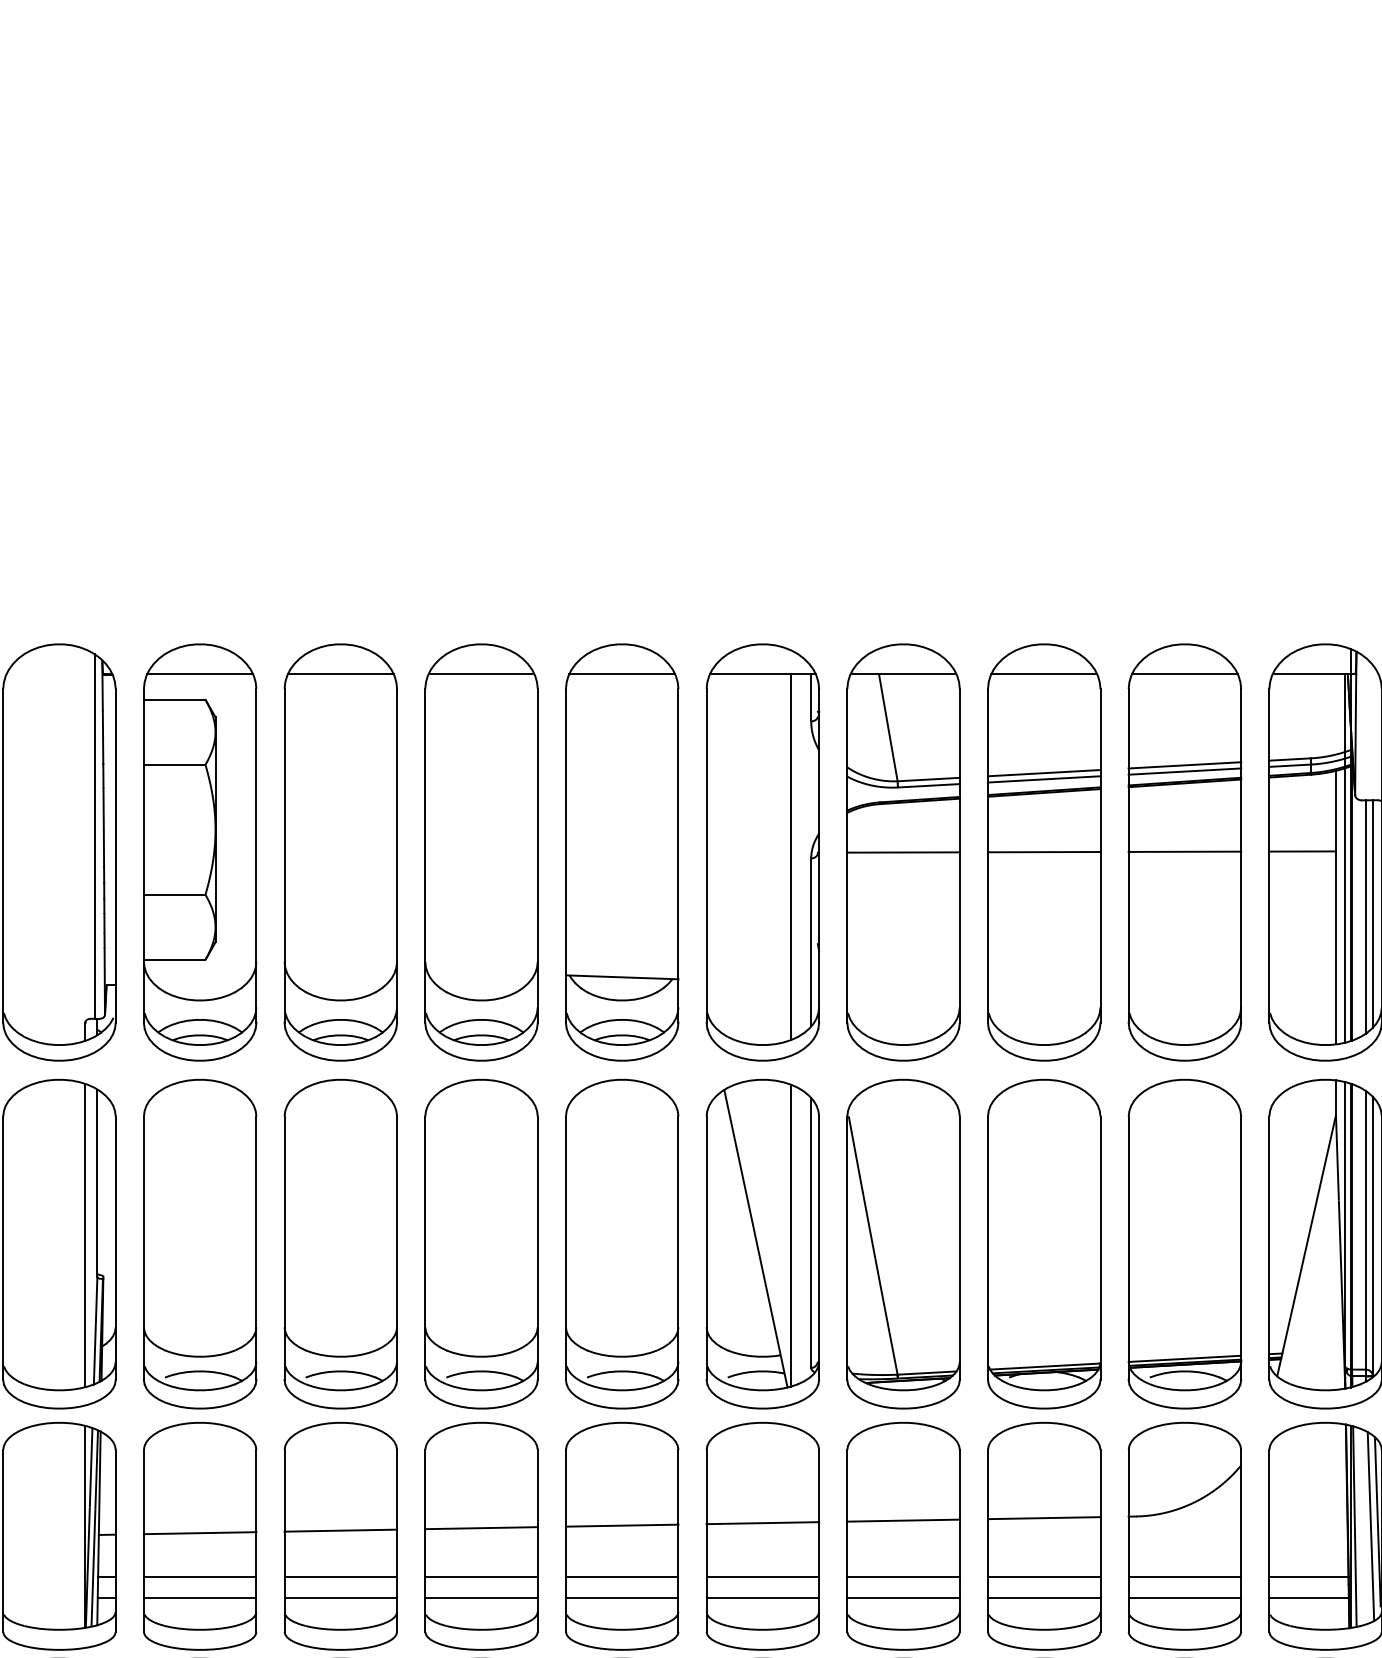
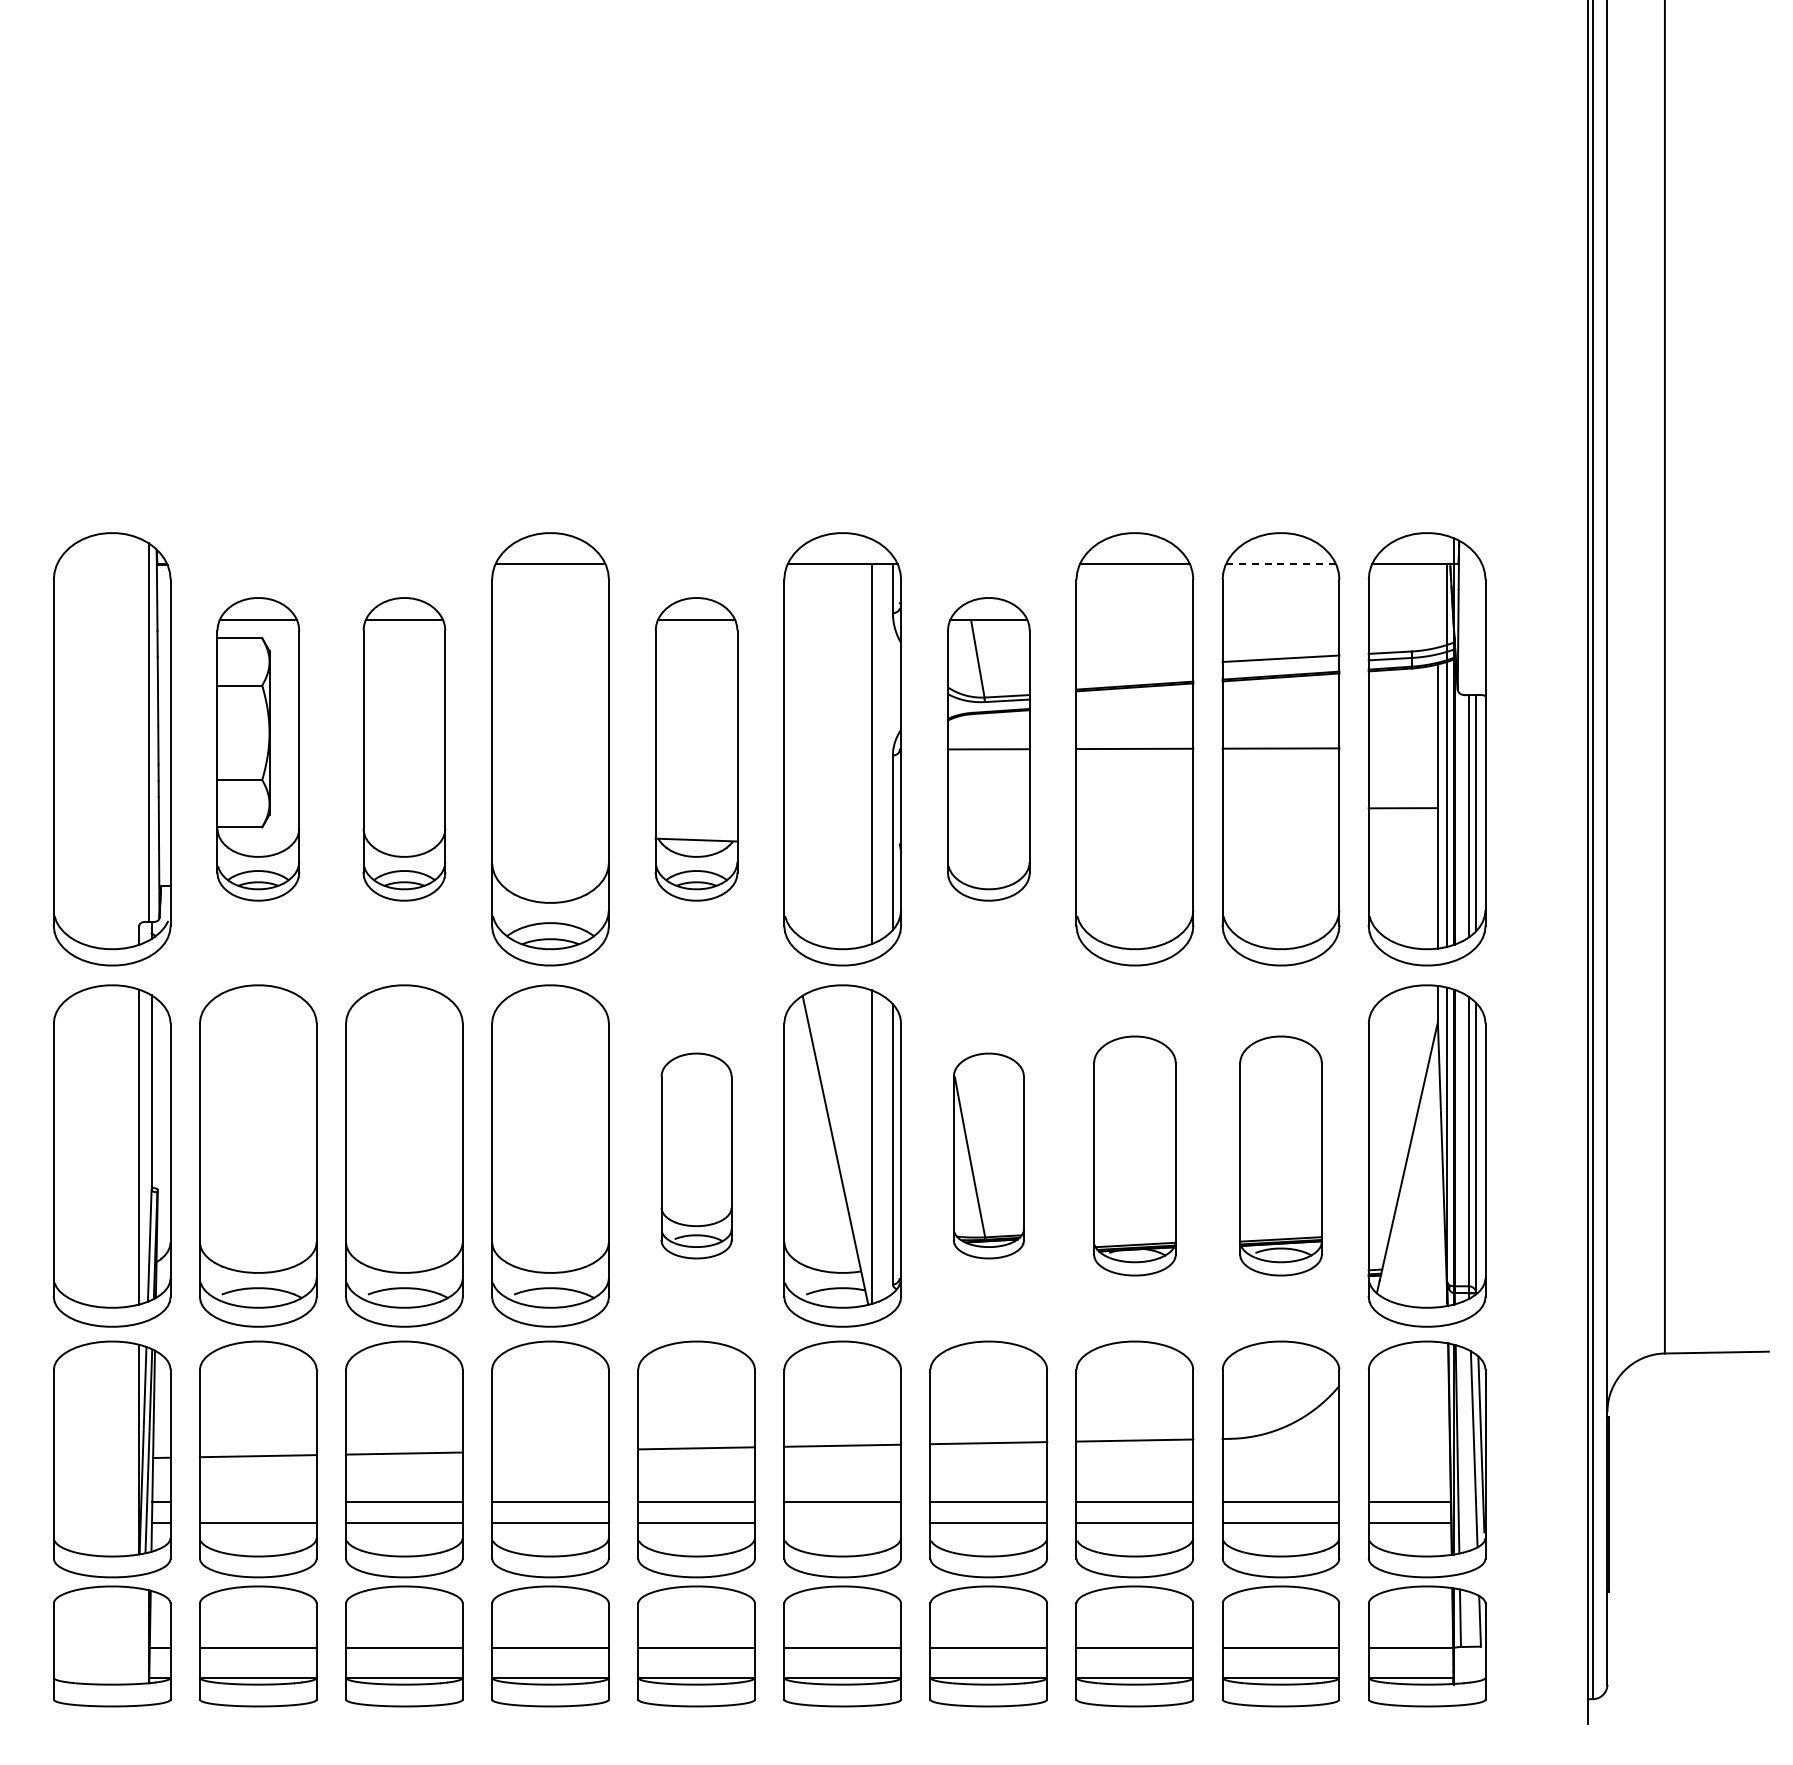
line: (1185, 674) -> (1281, 564), solid -> dashed
line: (1184, 770) -> (1280, 664), removed
line: (1043, 772) -> (1134, 666), removed
line: (1043, 779) -> (1134, 673), removed
line: (1301, 851) -> (1402, 808), moved
part: (200, 852) -> (258, 749), size x0.7
part: (340, 852) -> (404, 749), size x0.7
part: (622, 852) -> (696, 749), size x0.7
part: (903, 852) -> (988, 749), size x0.7
part: (622, 1243) -> (696, 1155), size x0.6
part: (903, 1243) -> (988, 1155), size x0.6
part: (1043, 1243) -> (1134, 1155), size x0.7
part: (1184, 1243) -> (1280, 1155), size x0.7
line: (481, 1527) -> (550, 1450), removed
line: (199, 1576) -> (257, 1501), removed
line: (762, 1598) -> (842, 1523), removed

